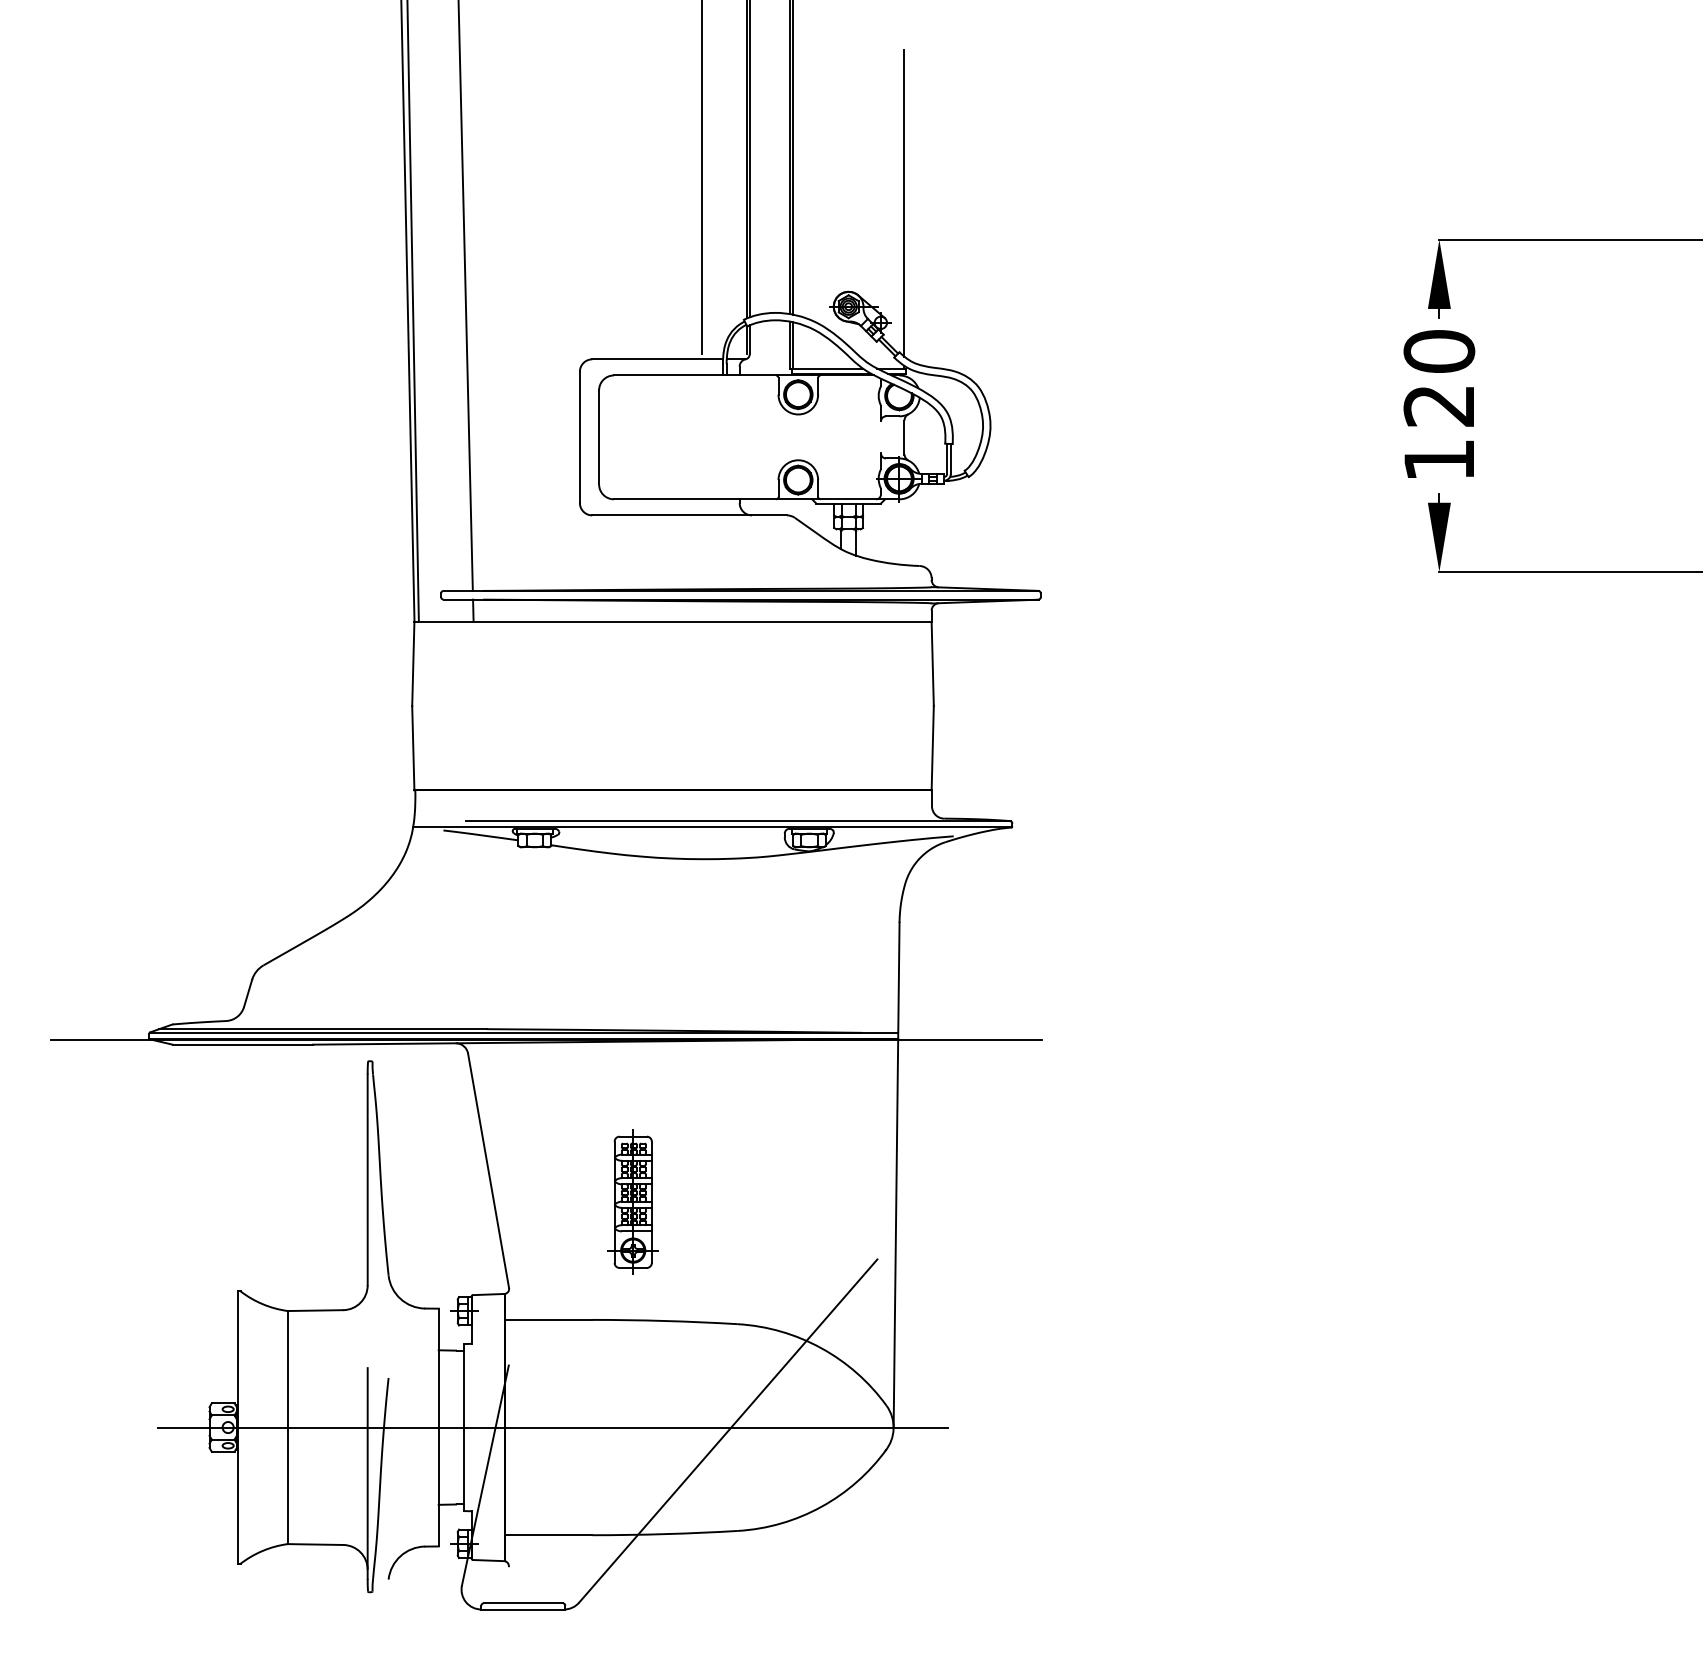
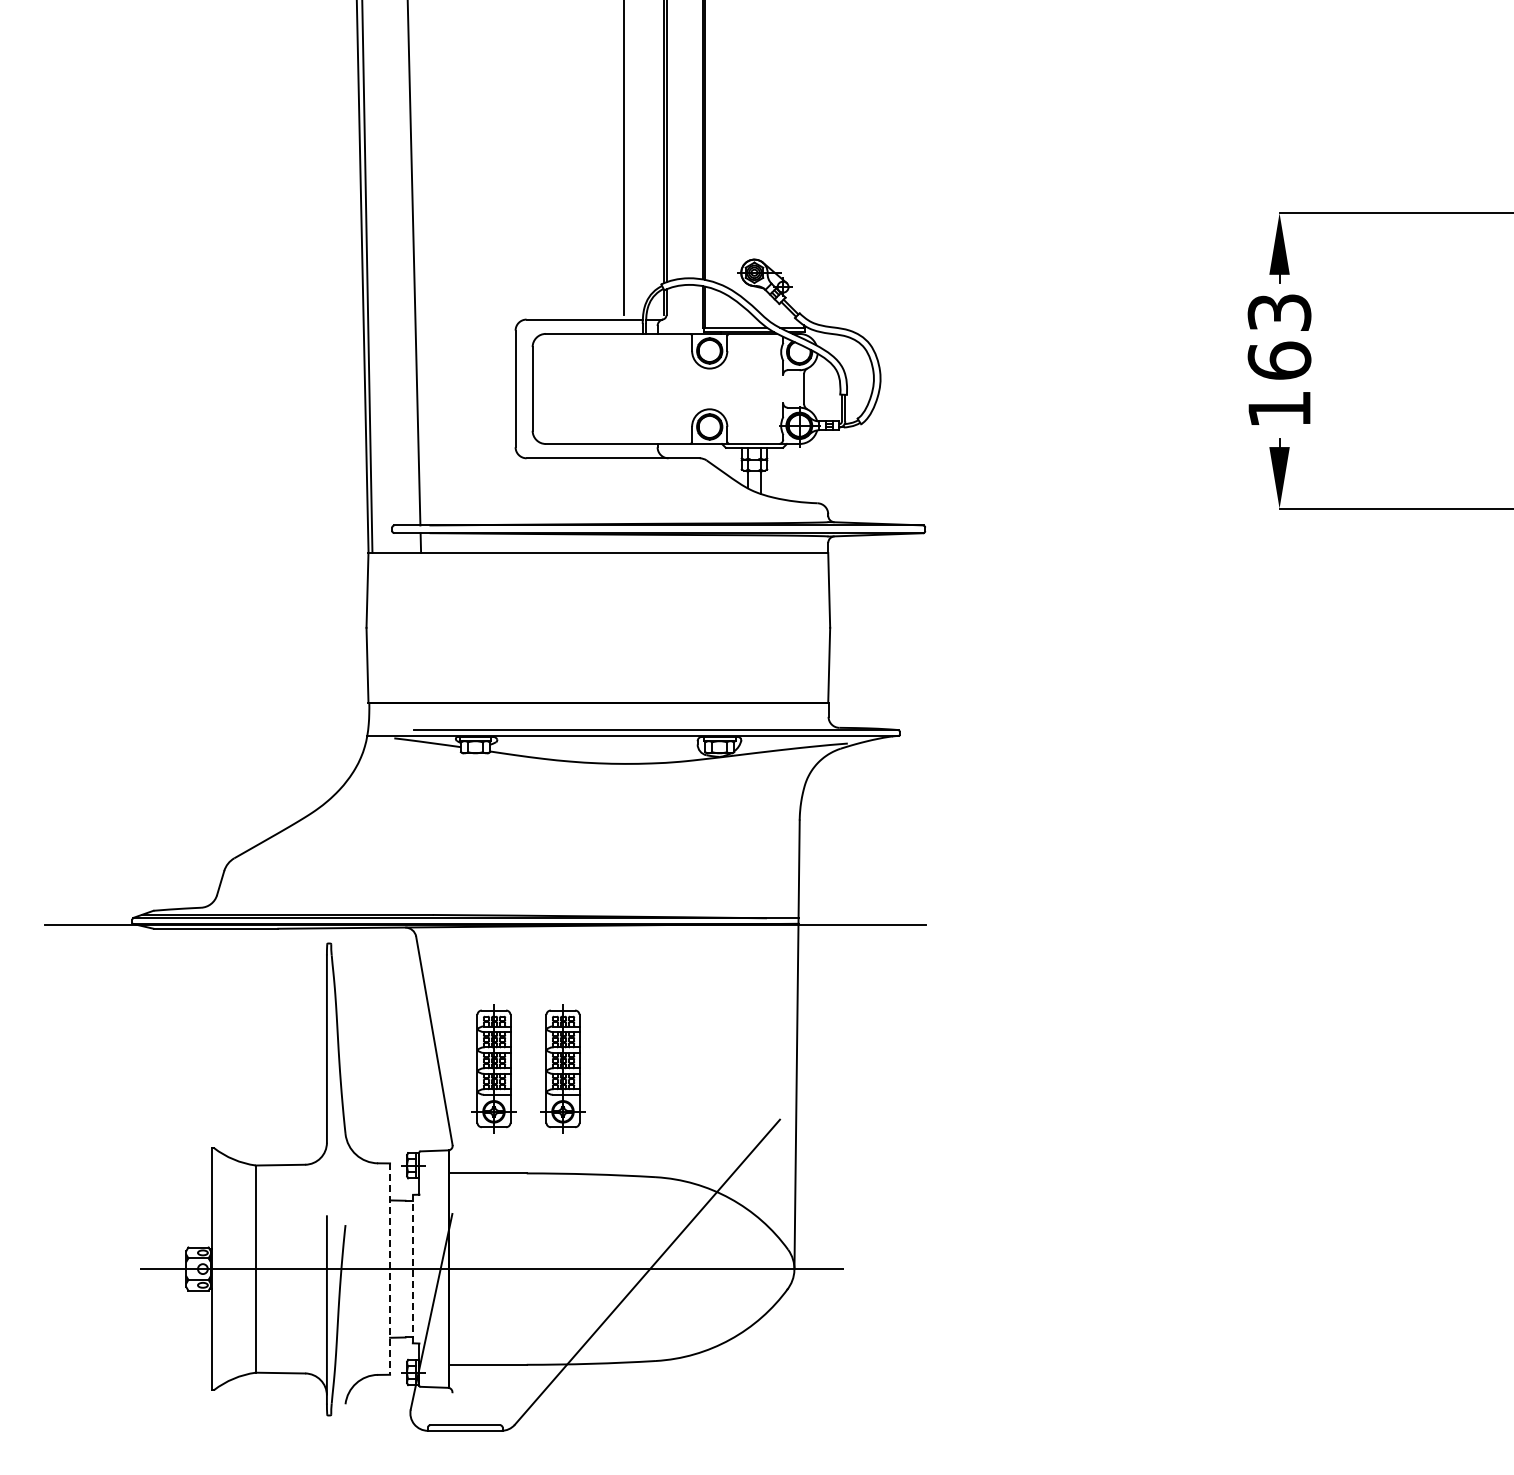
line: (904, 202) -> (804, 180), removed
text: (1439, 378) -> (1279, 336), 120 -> 163
part: (555, 1201) -> (493, 1068), added
line: (463, 1426) -> (412, 1268), solid -> dashed
line: (439, 1428) -> (390, 1269), solid -> dashed

